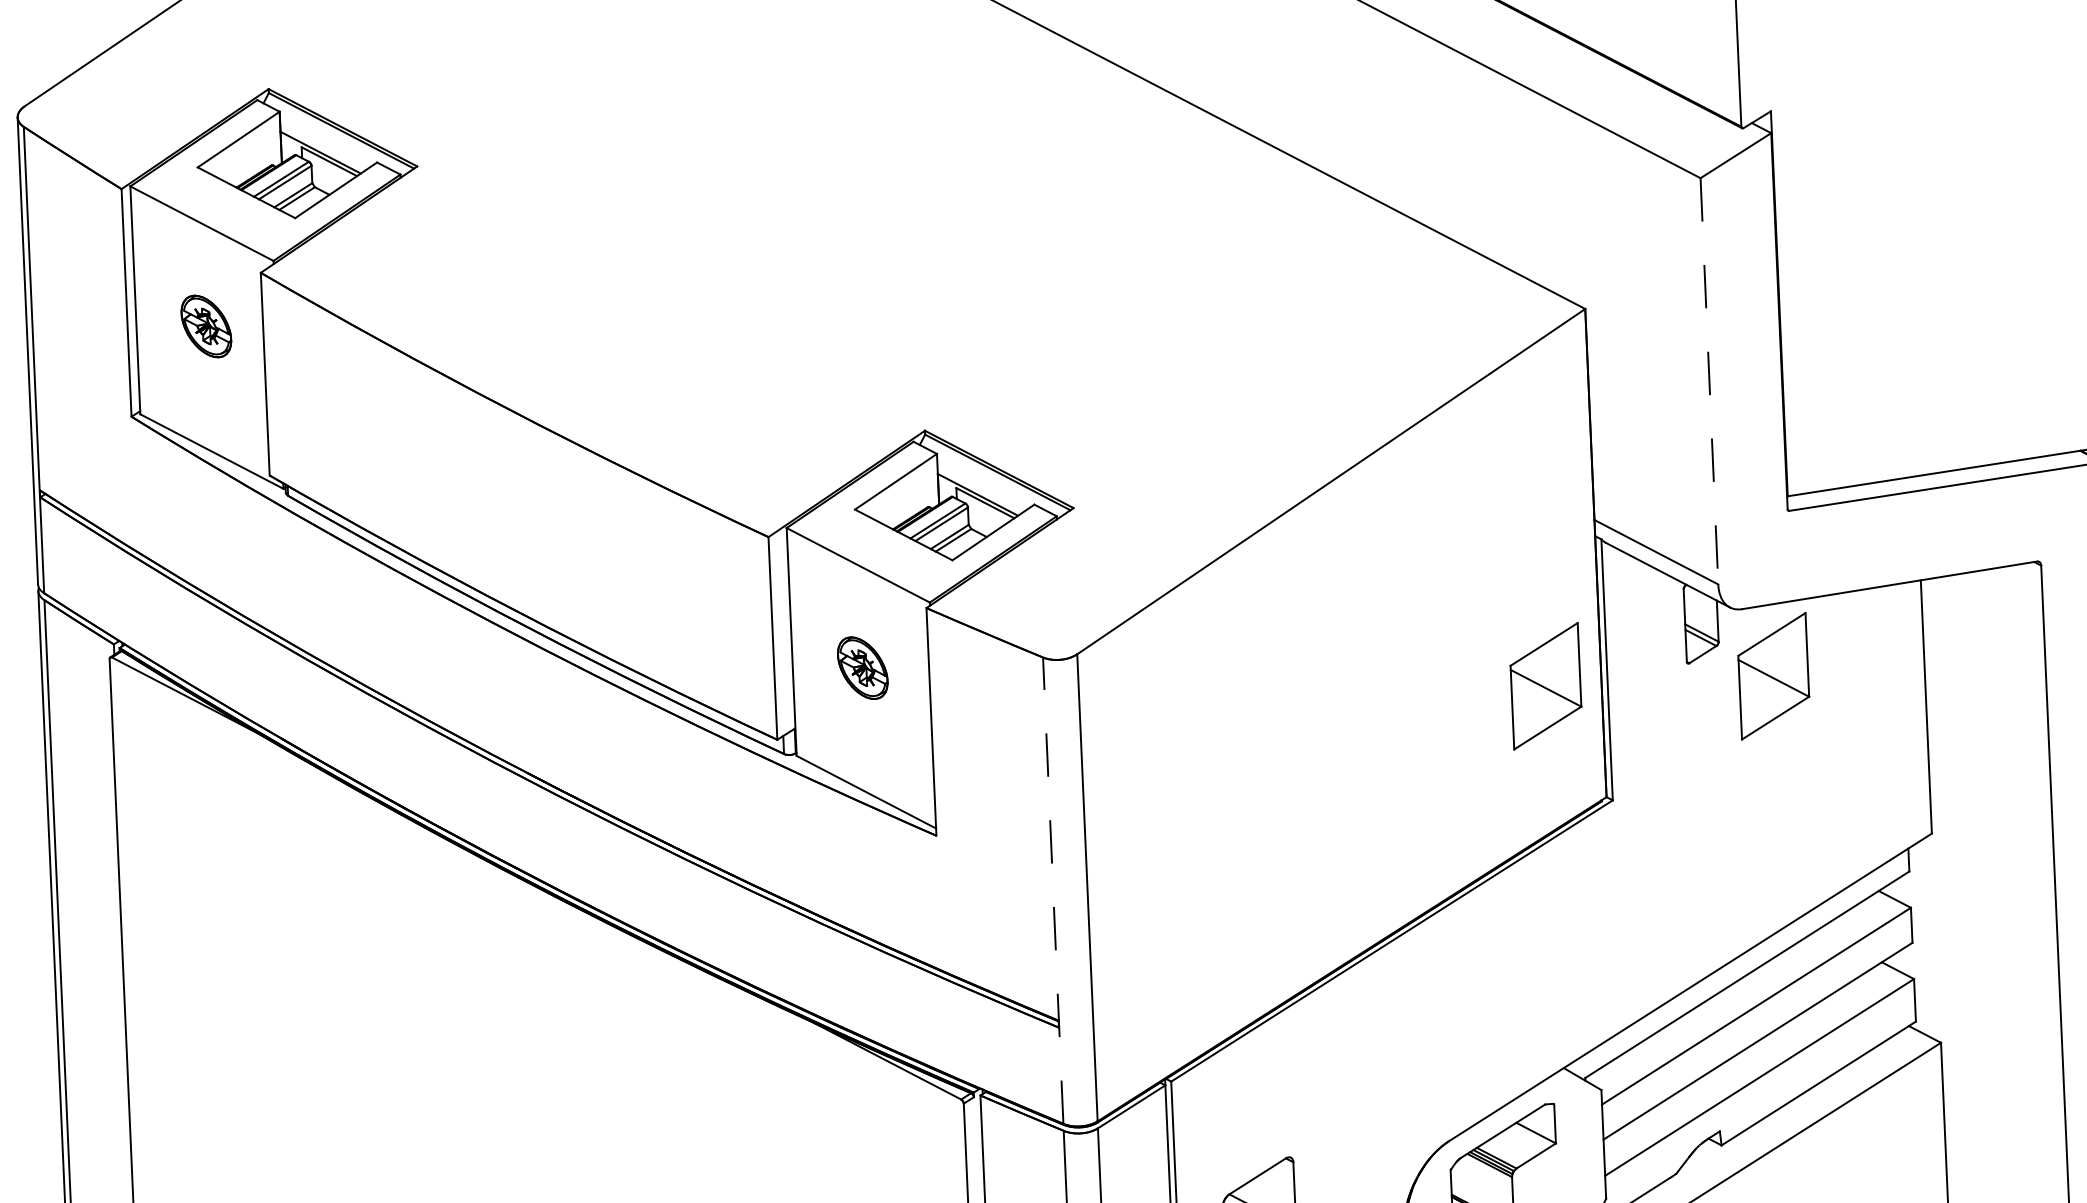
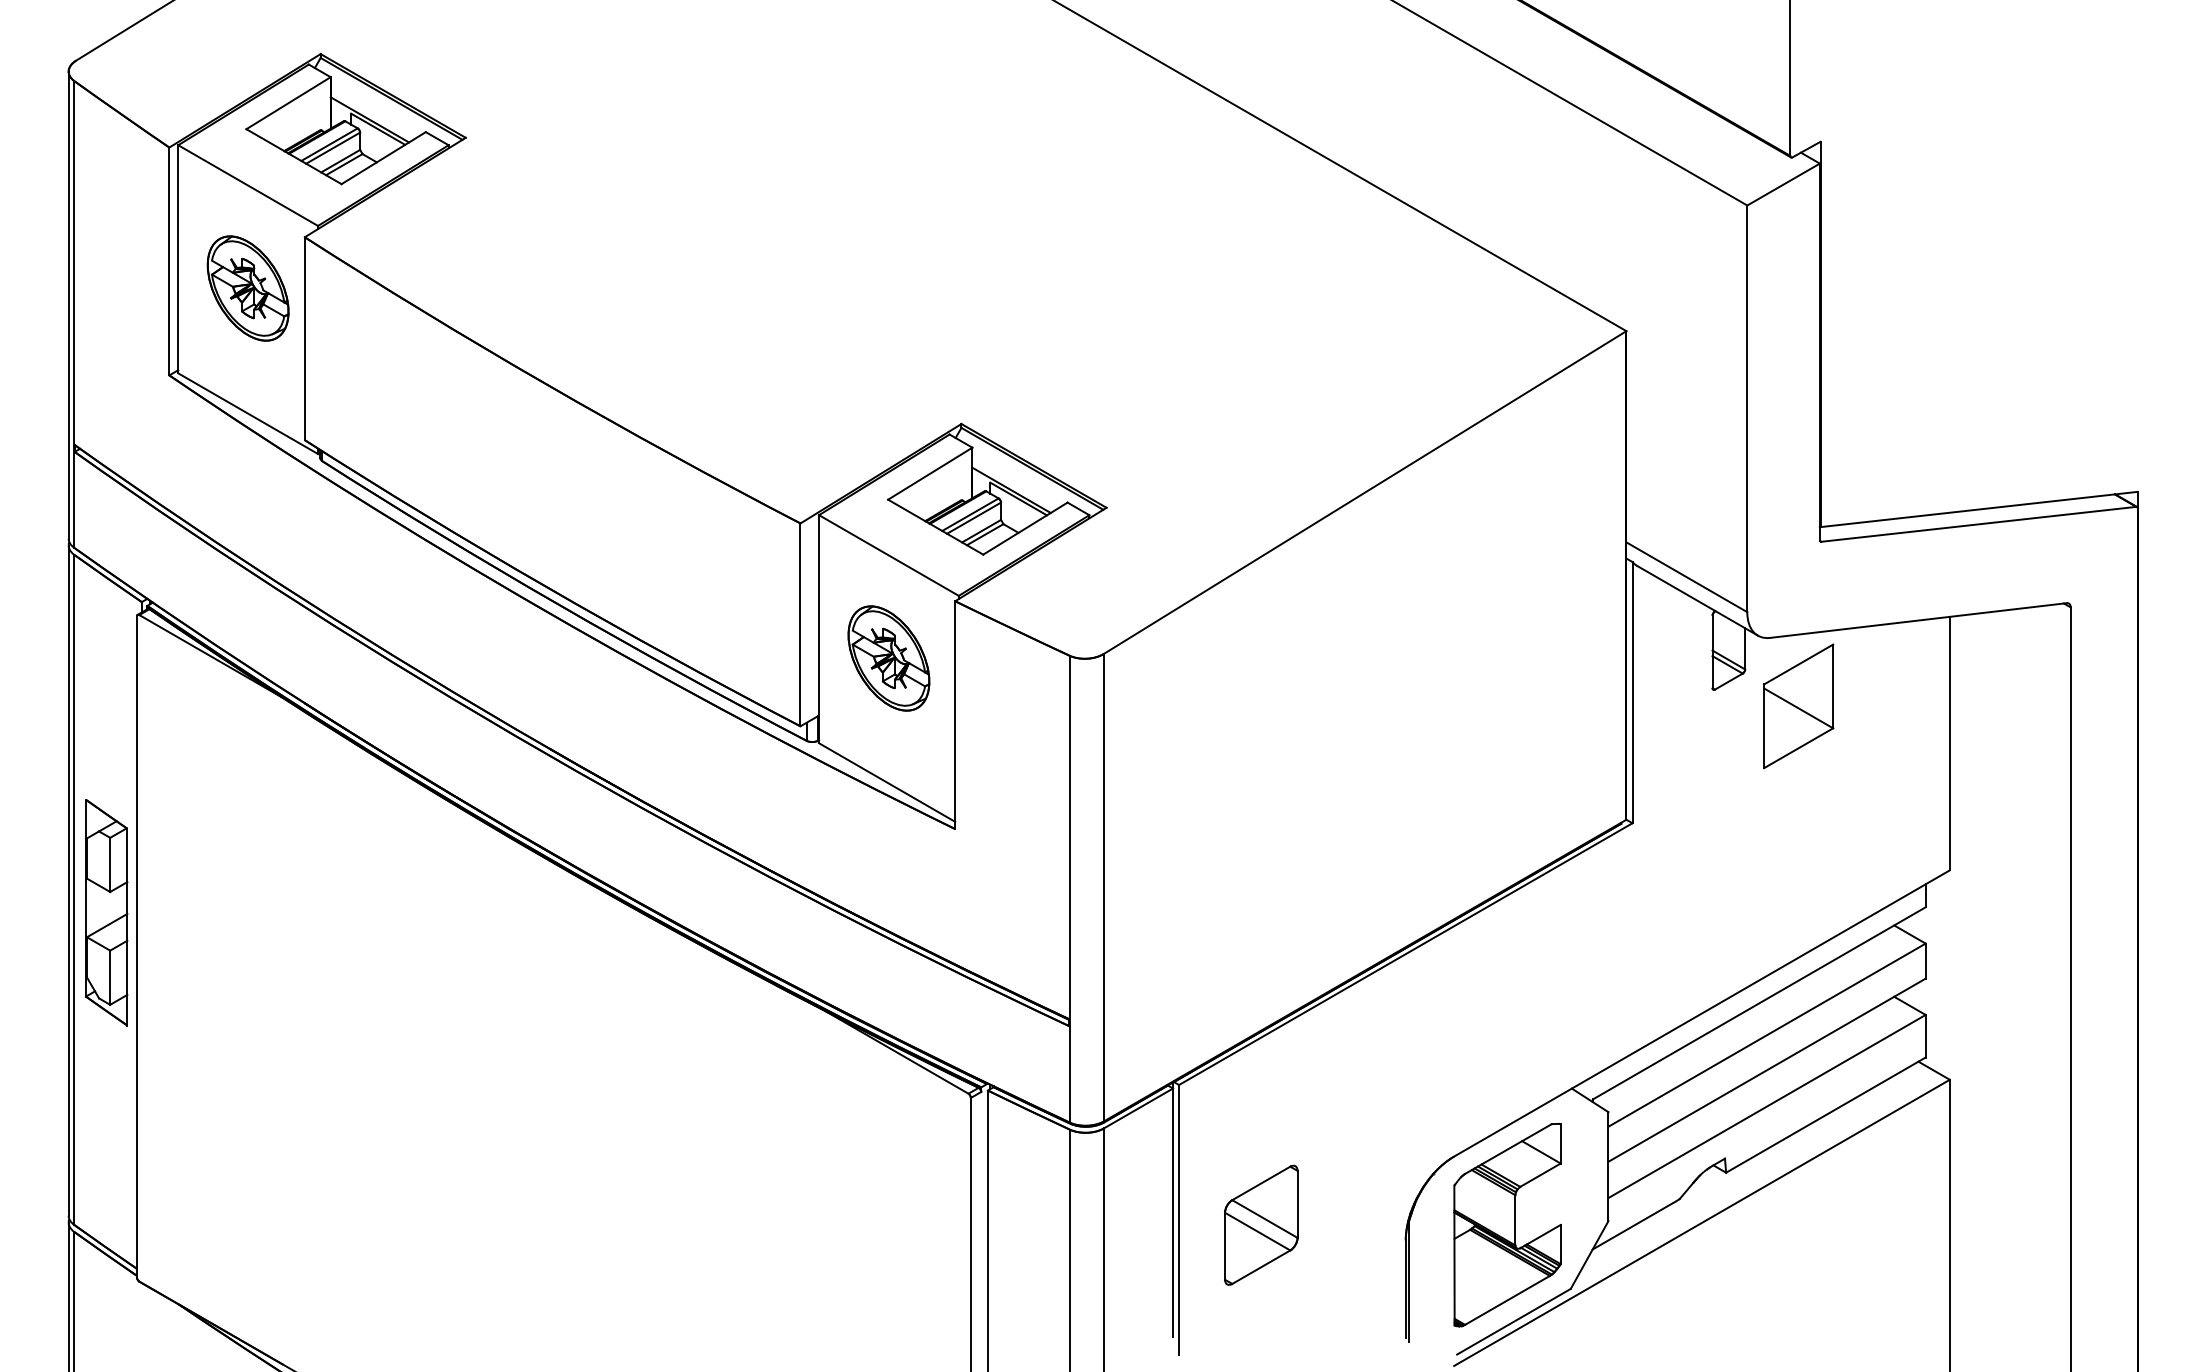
part: (205, 326) -> (247, 288), size x1.67
line: (1709, 381) -> (1747, 409), dashed -> solid
part: (862, 668) -> (888, 658), size x1.67
part: (1545, 685) -> (1570, 705), removed
line: (1053, 890) -> (1069, 888), dashed -> solid
part: (92, 956) -> (106, 912), added

